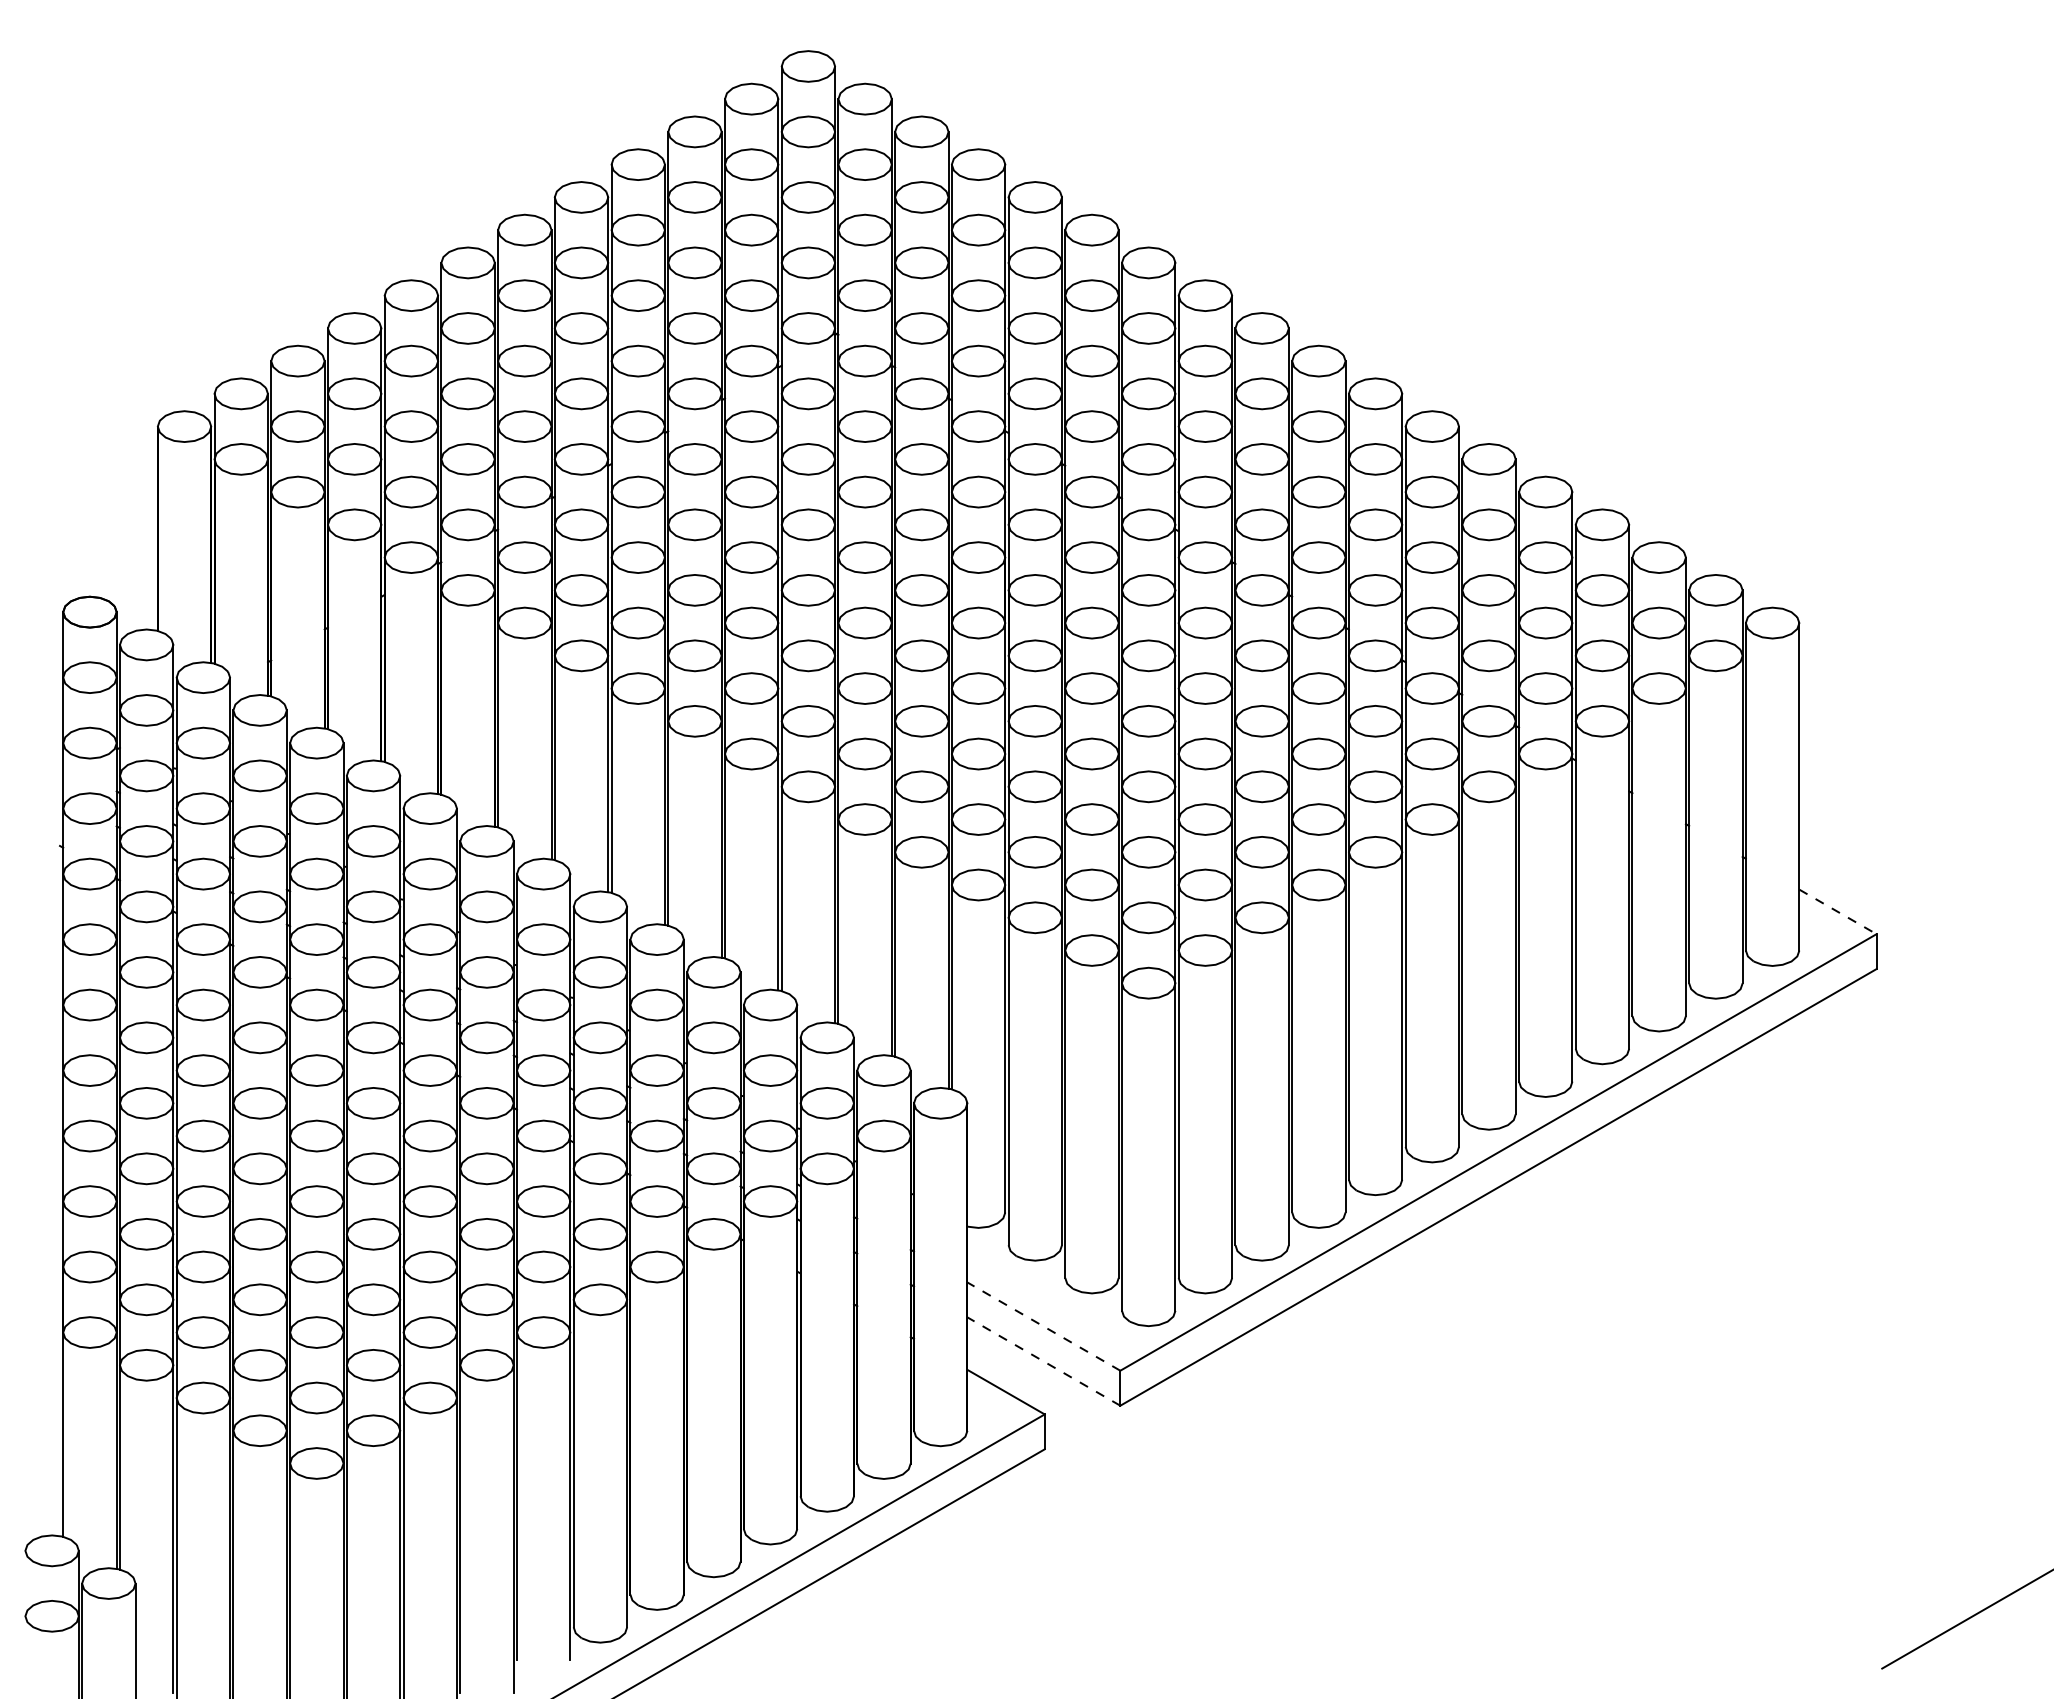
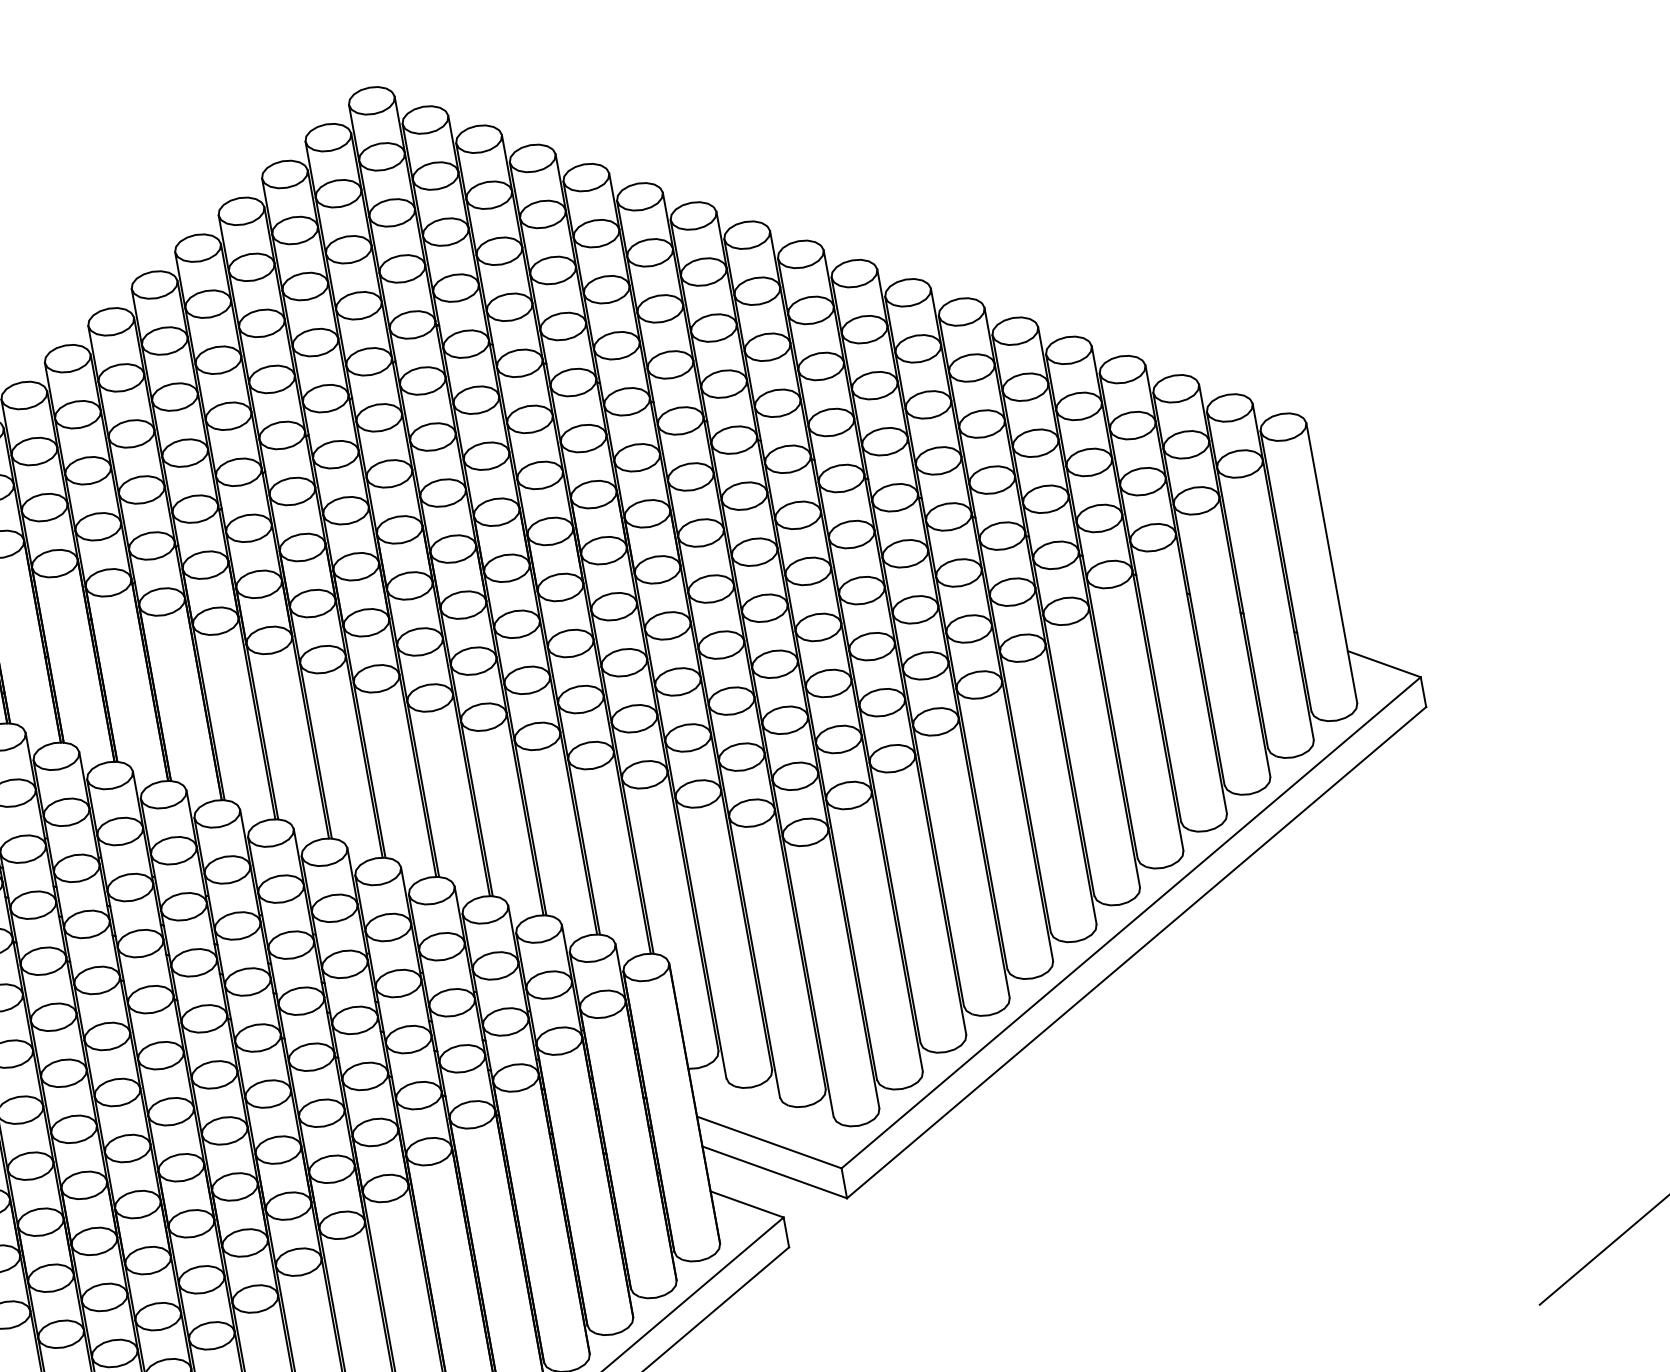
line: (1837, 911) -> (1383, 663), dashed -> solid
line: (1043, 1326) -> (768, 1142), dashed -> solid
line: (1043, 1361) -> (774, 1172), dashed -> solid

